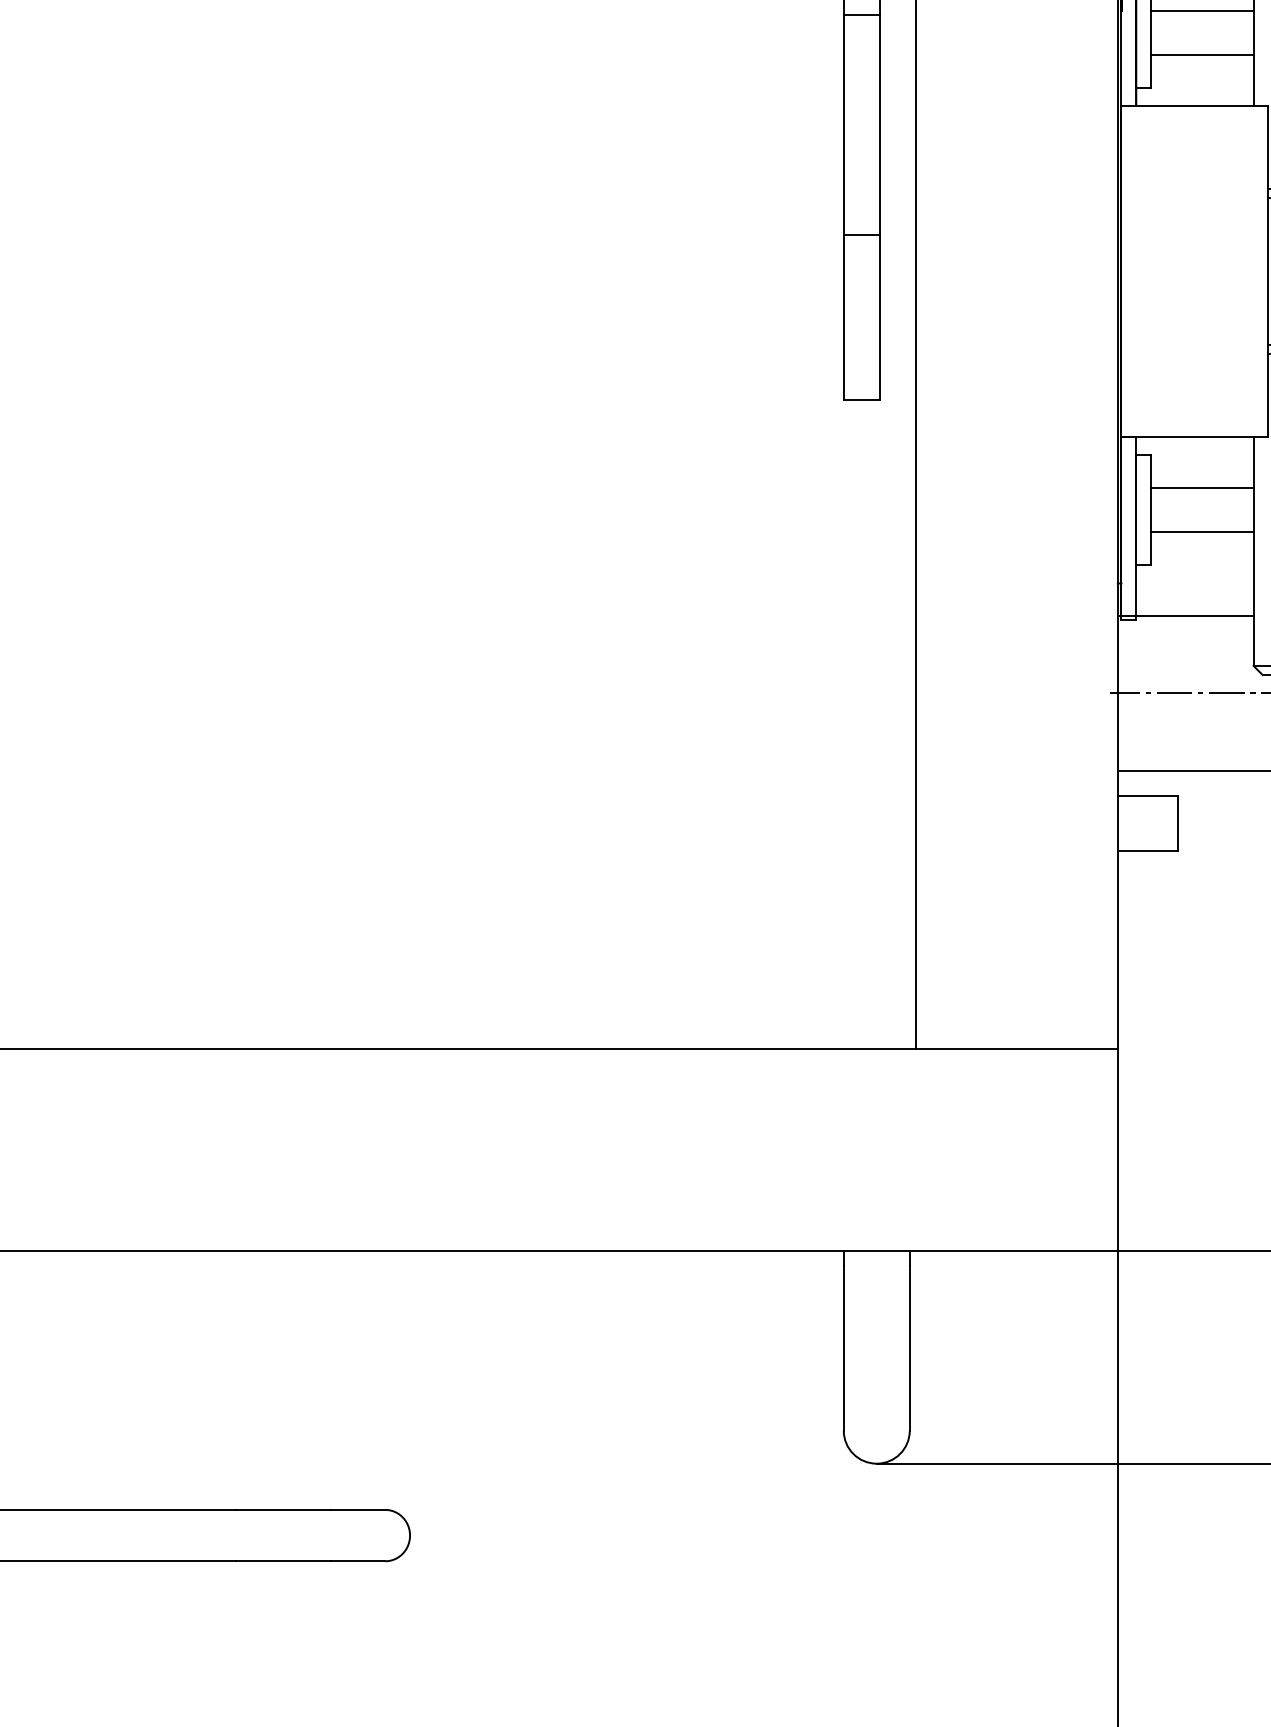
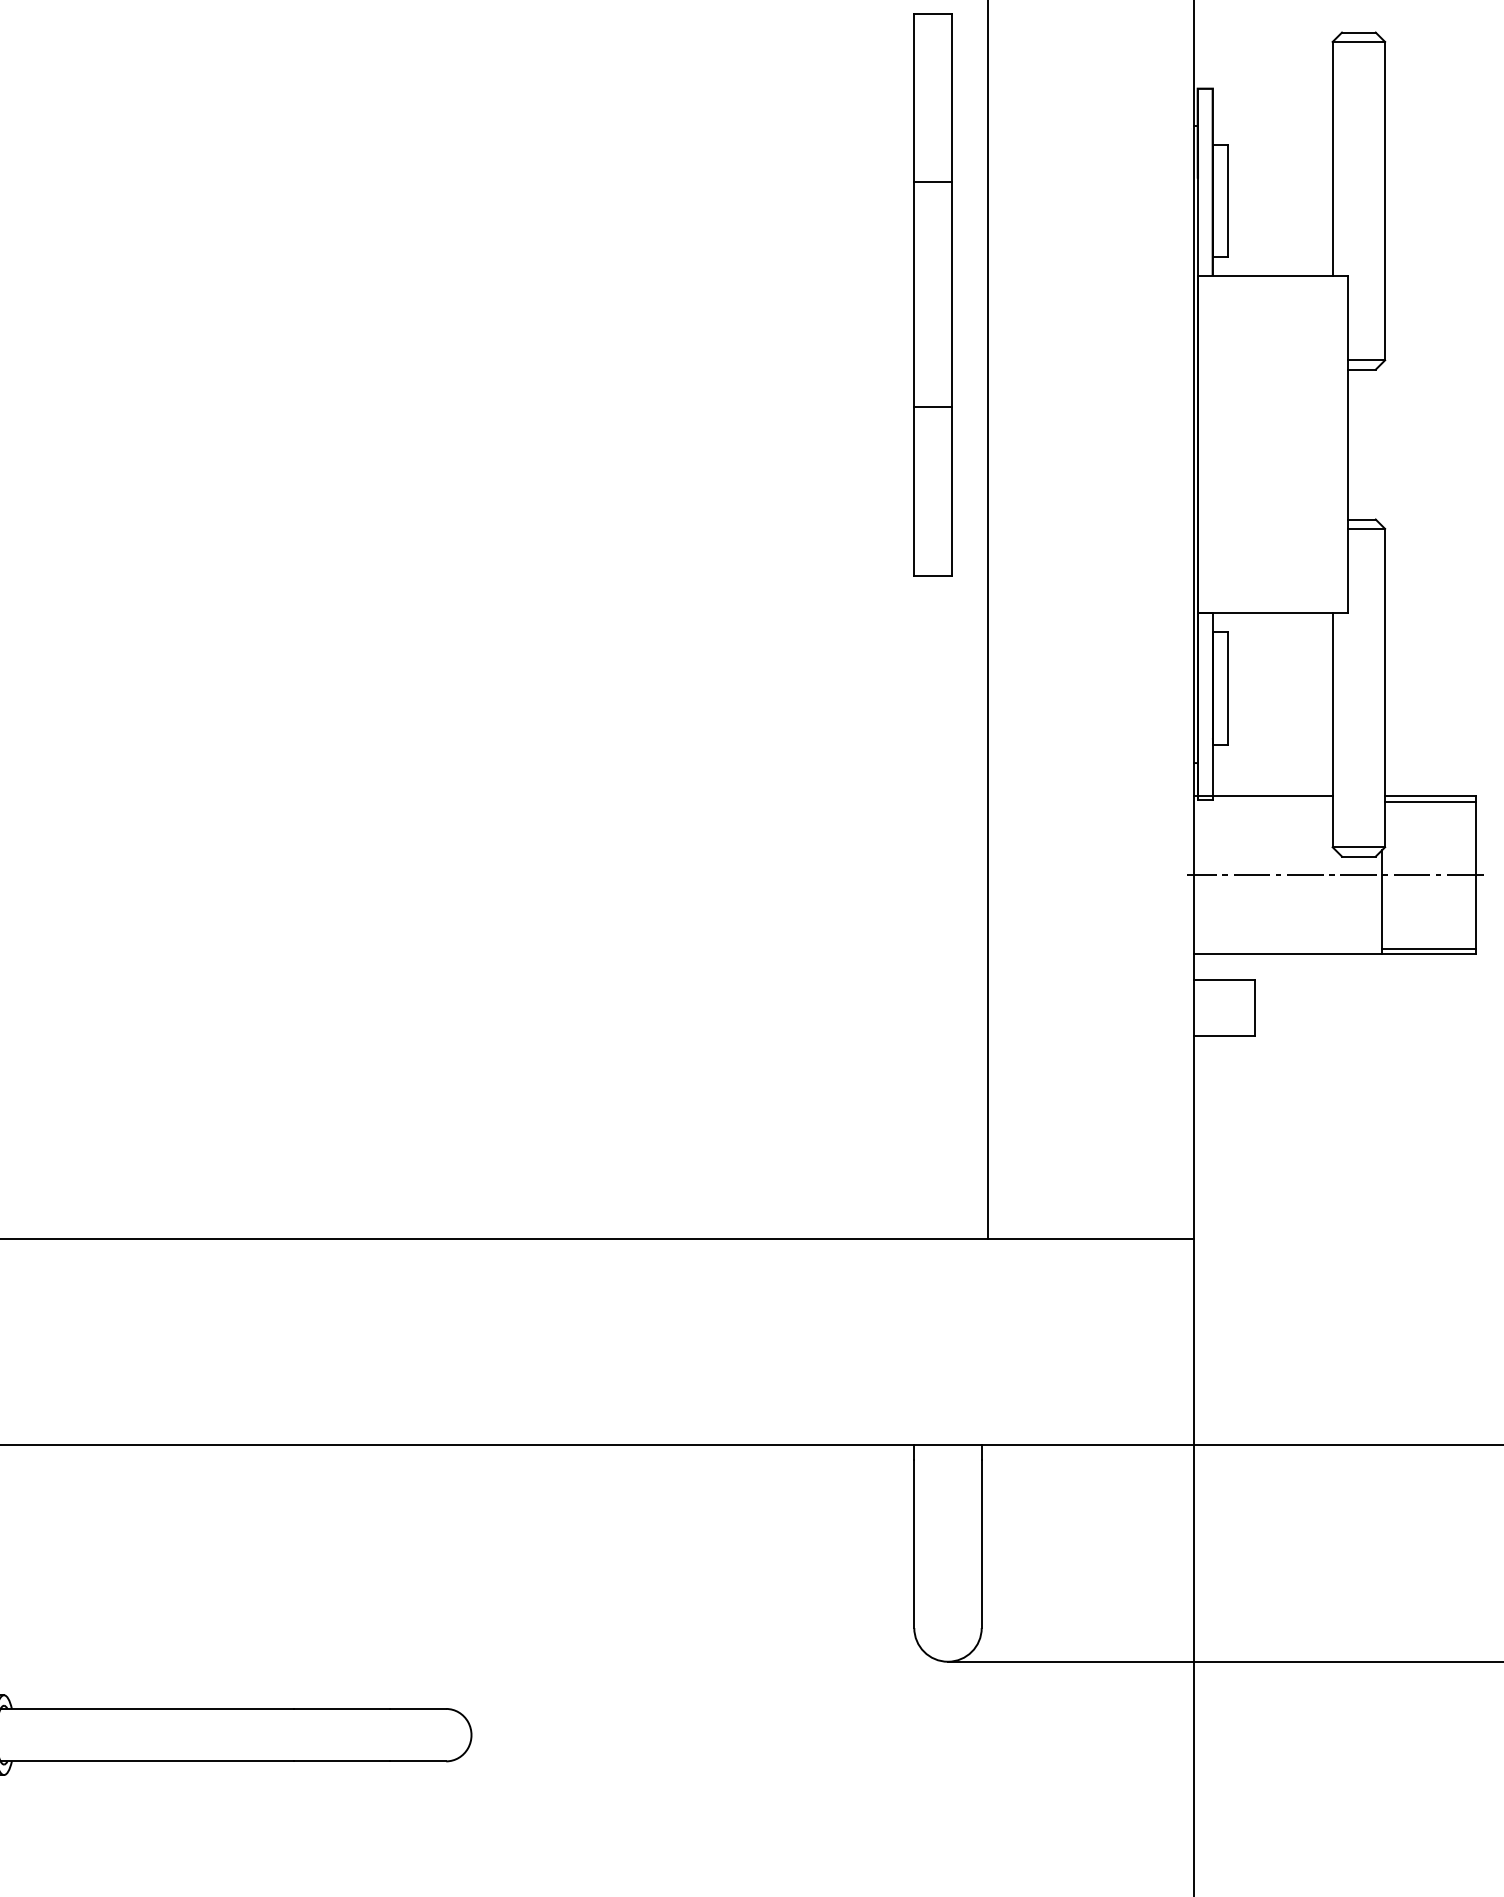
line: (1201, 10) -> (1279, 178), removed
line: (1201, 54) -> (1279, 223), removed
line: (1201, 487) -> (1279, 665), removed
line: (1201, 531) -> (1279, 710), removed

